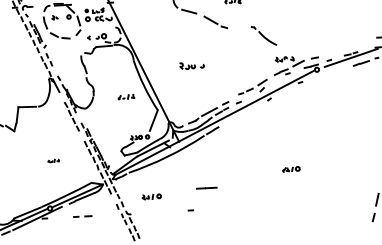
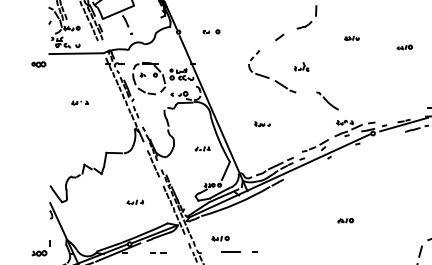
part: (192, 66) -> (262, 124), size x0.71
part: (52, 160) -> (134, 201), size x1.67
line: (206, 187) -> (230, 251), moved

